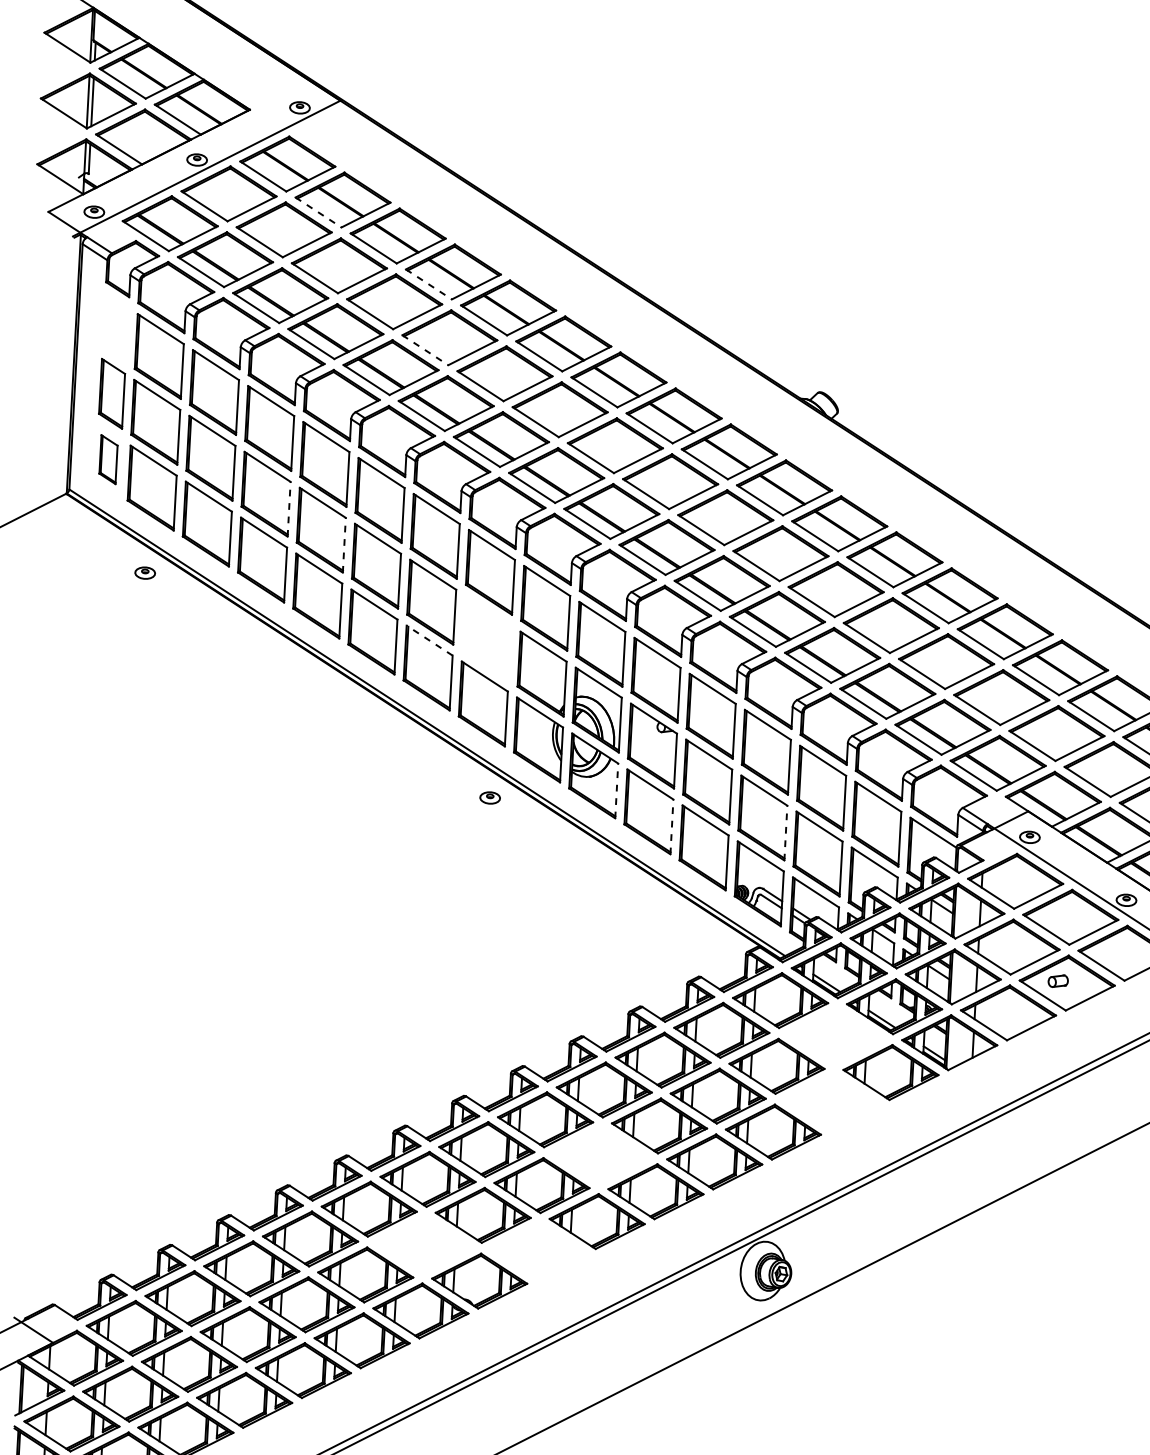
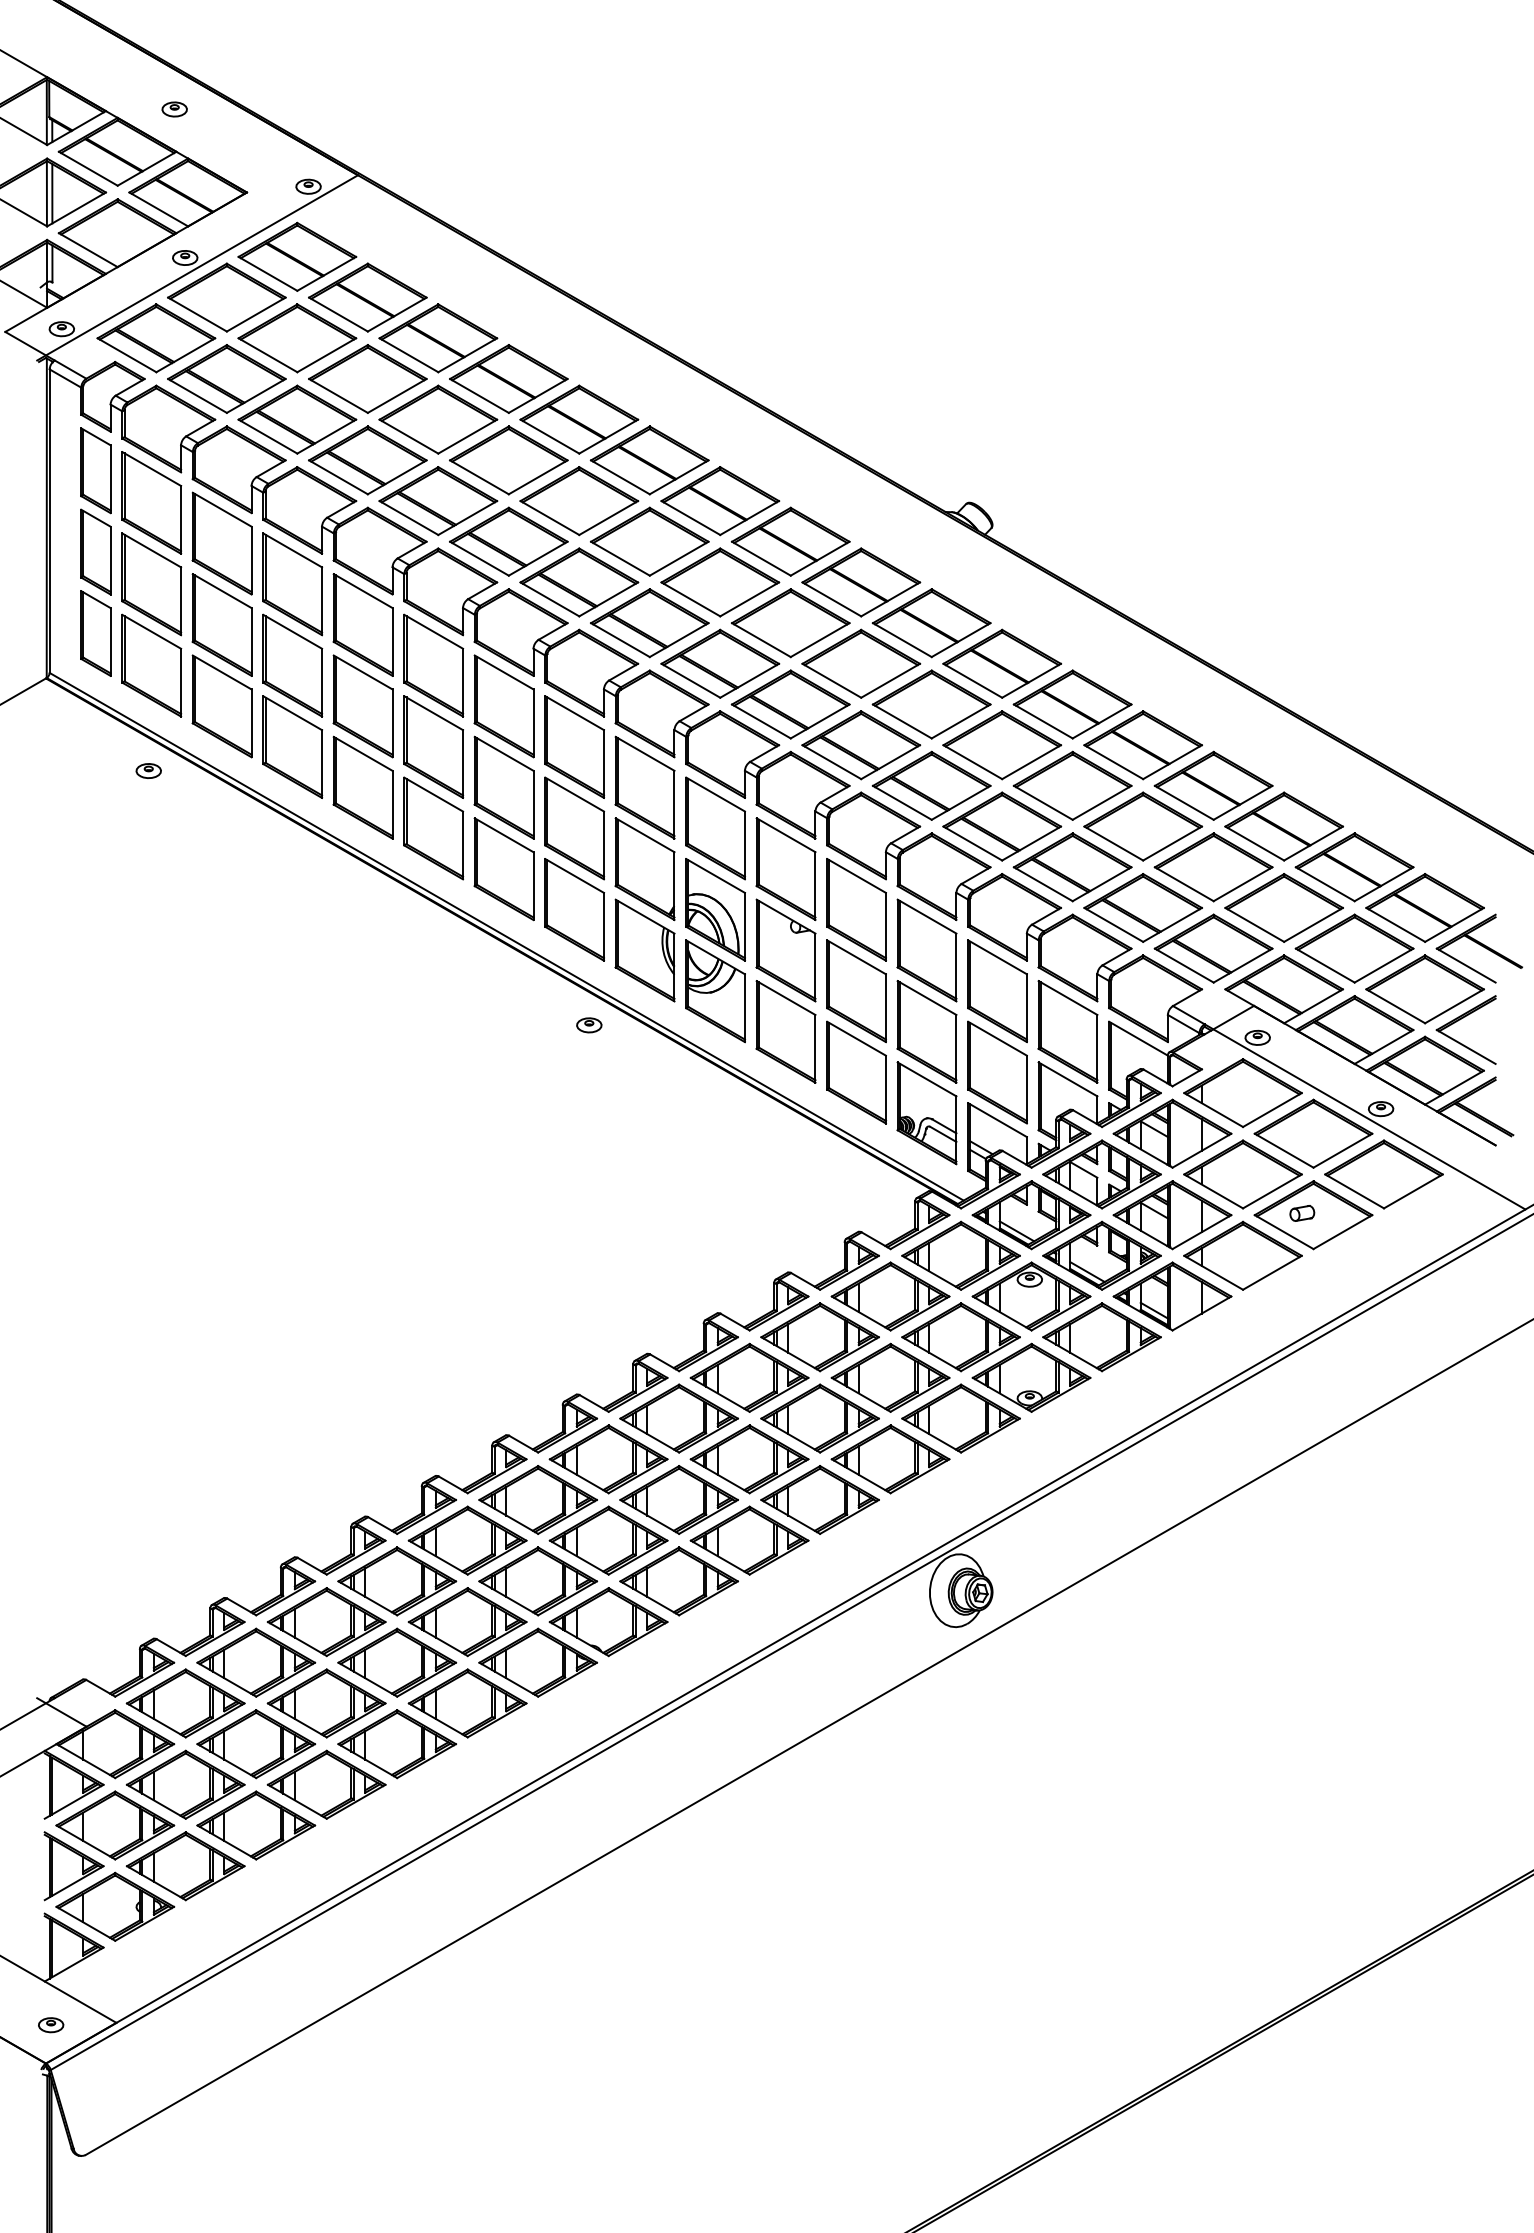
part: (194, 39) -> (174, 109), added
line: (318, 212) -> (338, 314), dashed -> solid
line: (428, 284) -> (479, 395), dashed -> solid
part: (115, 327) -> (95, 470), added
line: (425, 350) -> (479, 477), dashed -> solid
part: (108, 459) -> (95, 633), size x1.43
line: (289, 509) -> (322, 682), dashed -> solid
line: (344, 545) -> (392, 723), dashed -> solid
part: (486, 638) -> (574, 828), added
line: (429, 640) -> (504, 835), dashed -> solid
line: (616, 791) -> (744, 1008), dashed -> solid
line: (671, 826) -> (815, 1048), dashed -> solid
line: (785, 832) -> (956, 1048), dashed -> solid
part: (835, 1036) -> (1031, 1296), added
part: (832, 1101) -> (1031, 1377), added
part: (600, 1155) -> (749, 1459), added
part: (424, 1245) -> (538, 1581), added
part: (537, 1251) -> (678, 1581), added

